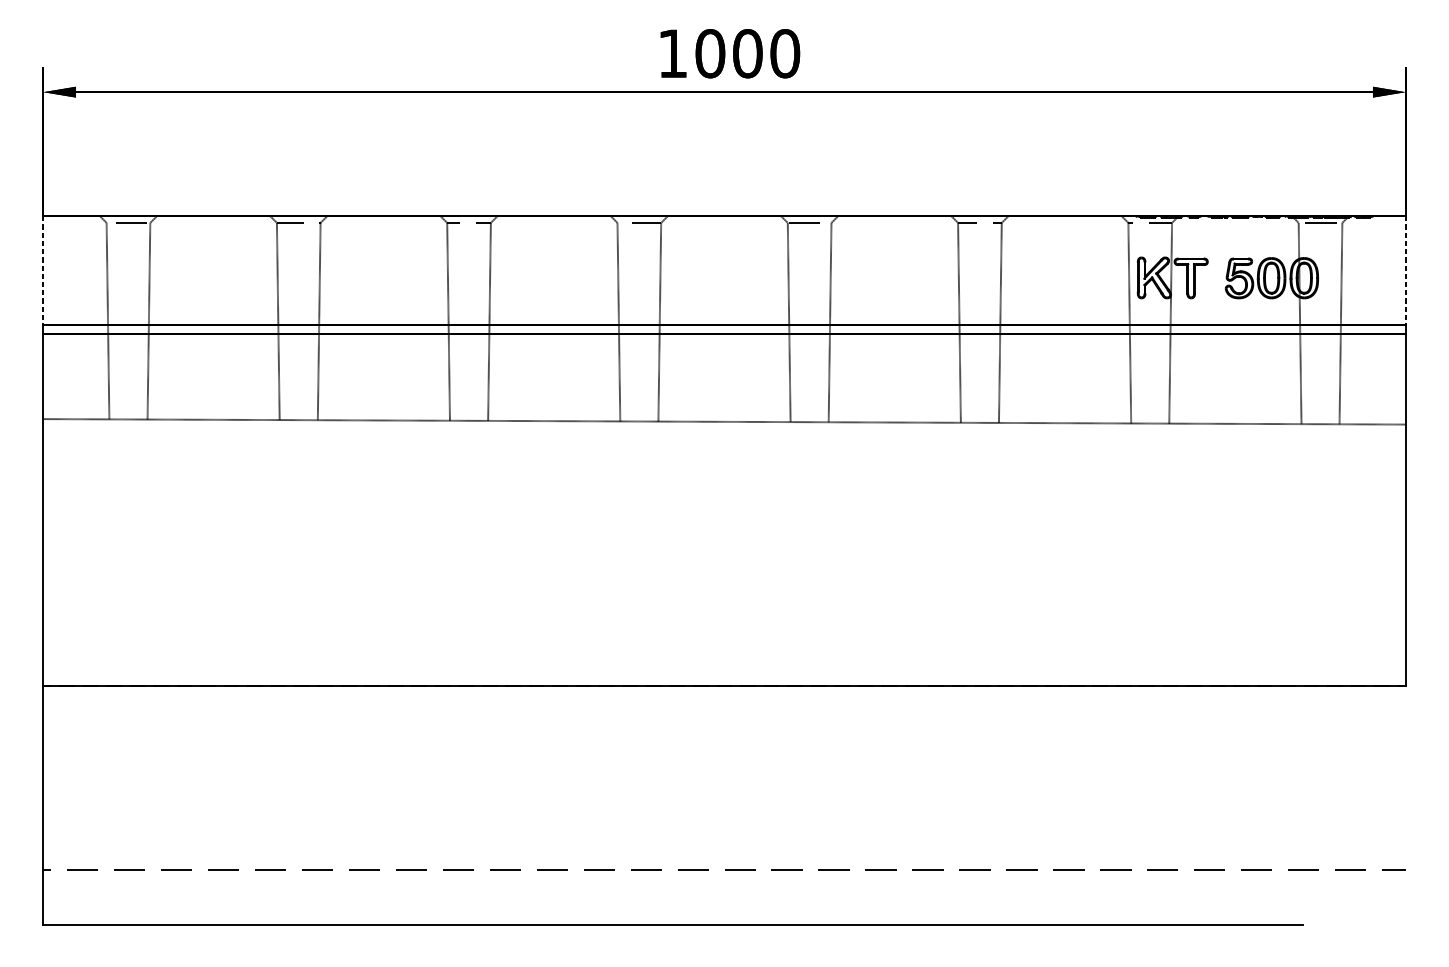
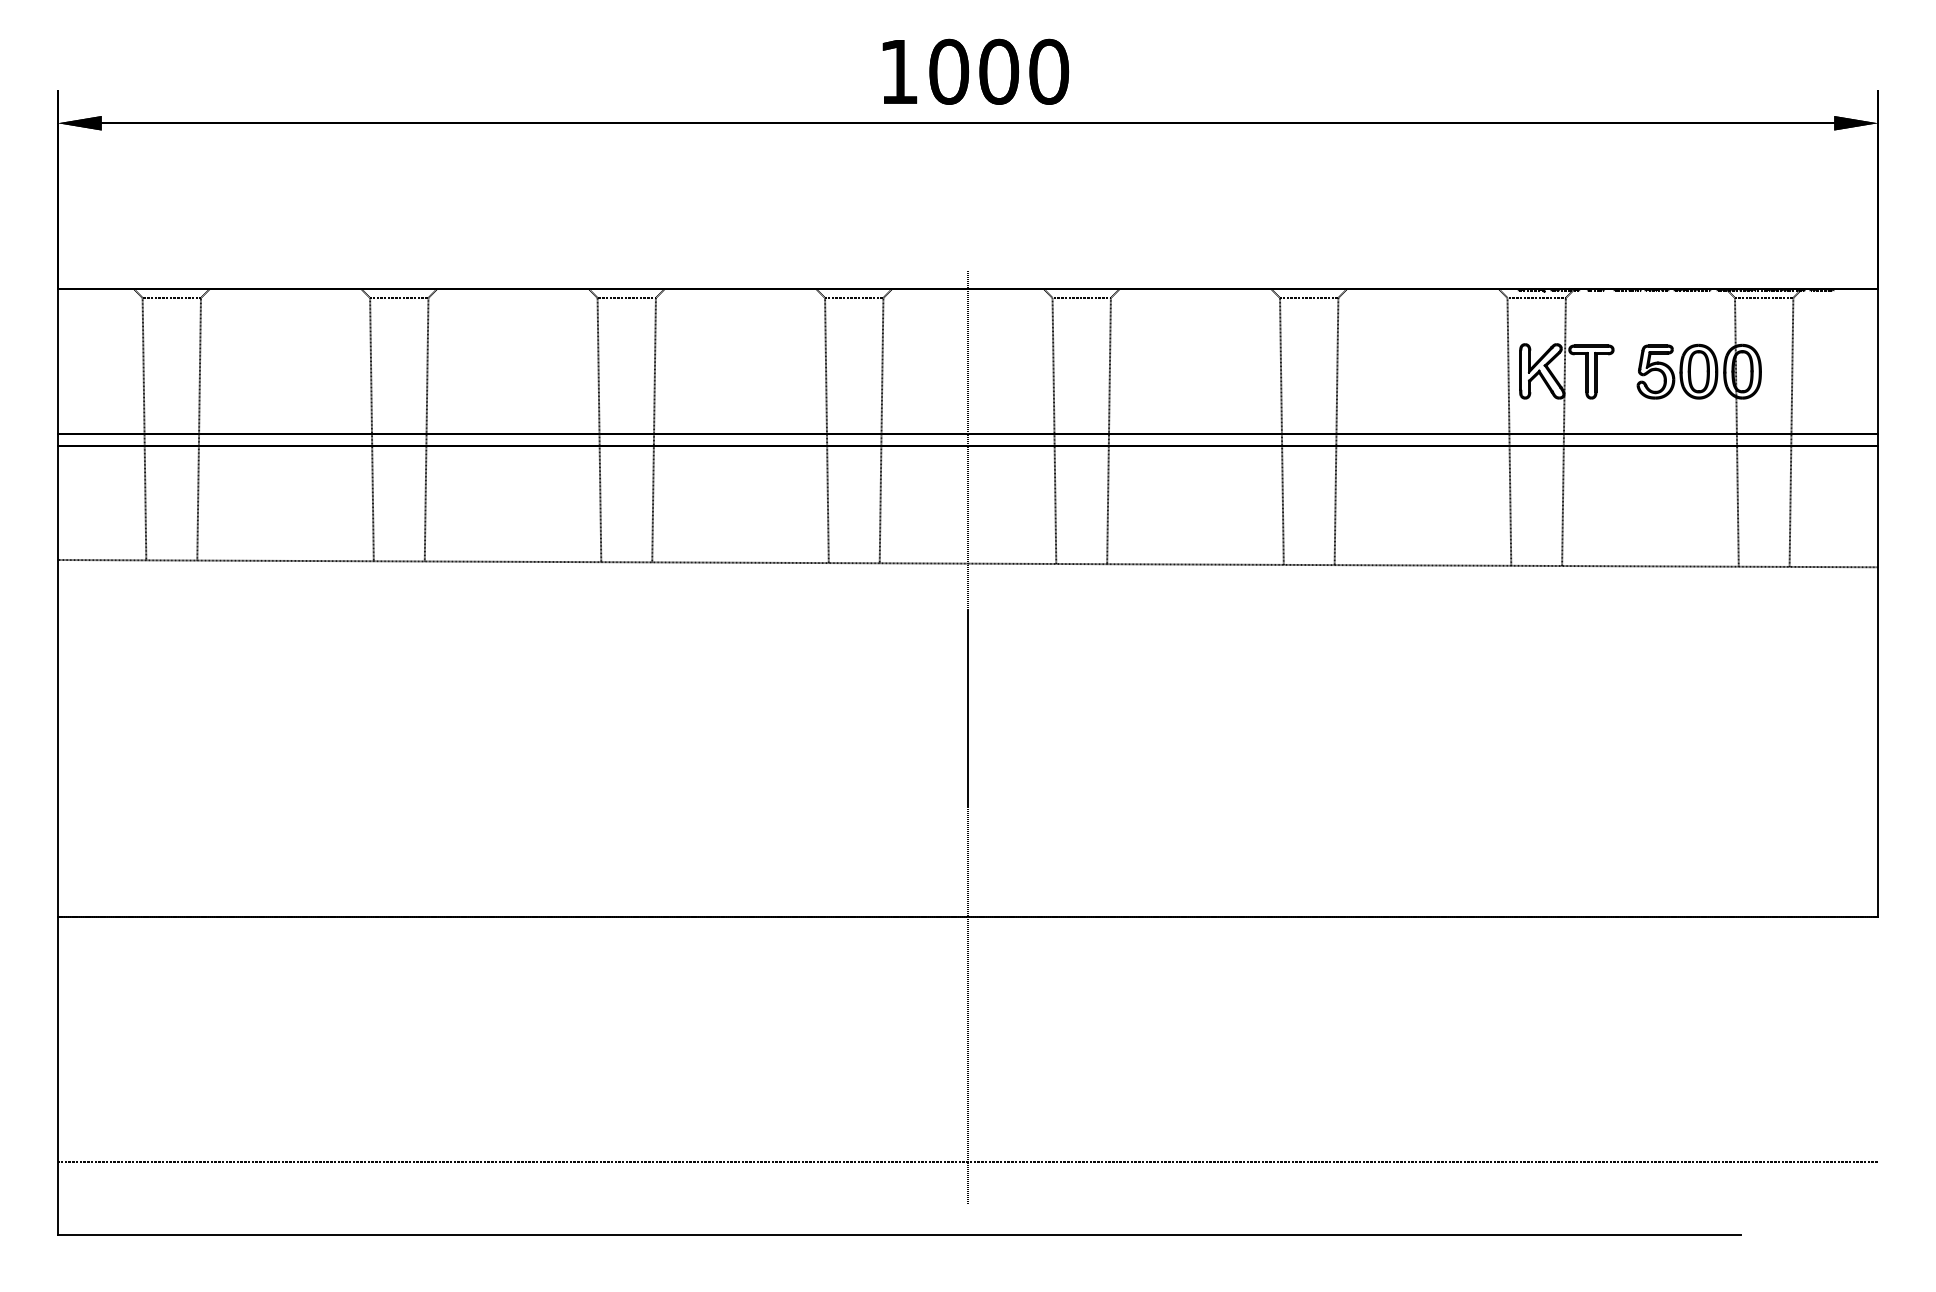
line: (43, 270) -> (58, 361), dashed -> solid
line: (1405, 270) -> (1877, 361), dashed -> solid
line: (724, 569) -> (967, 761), added

